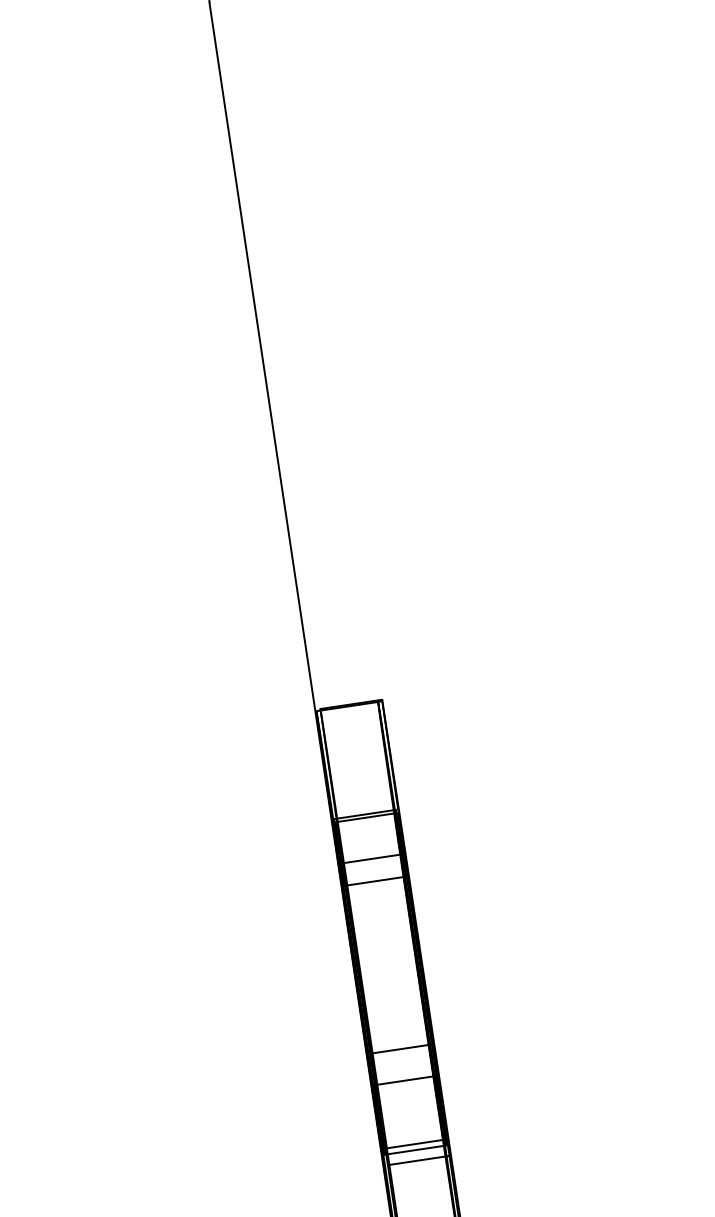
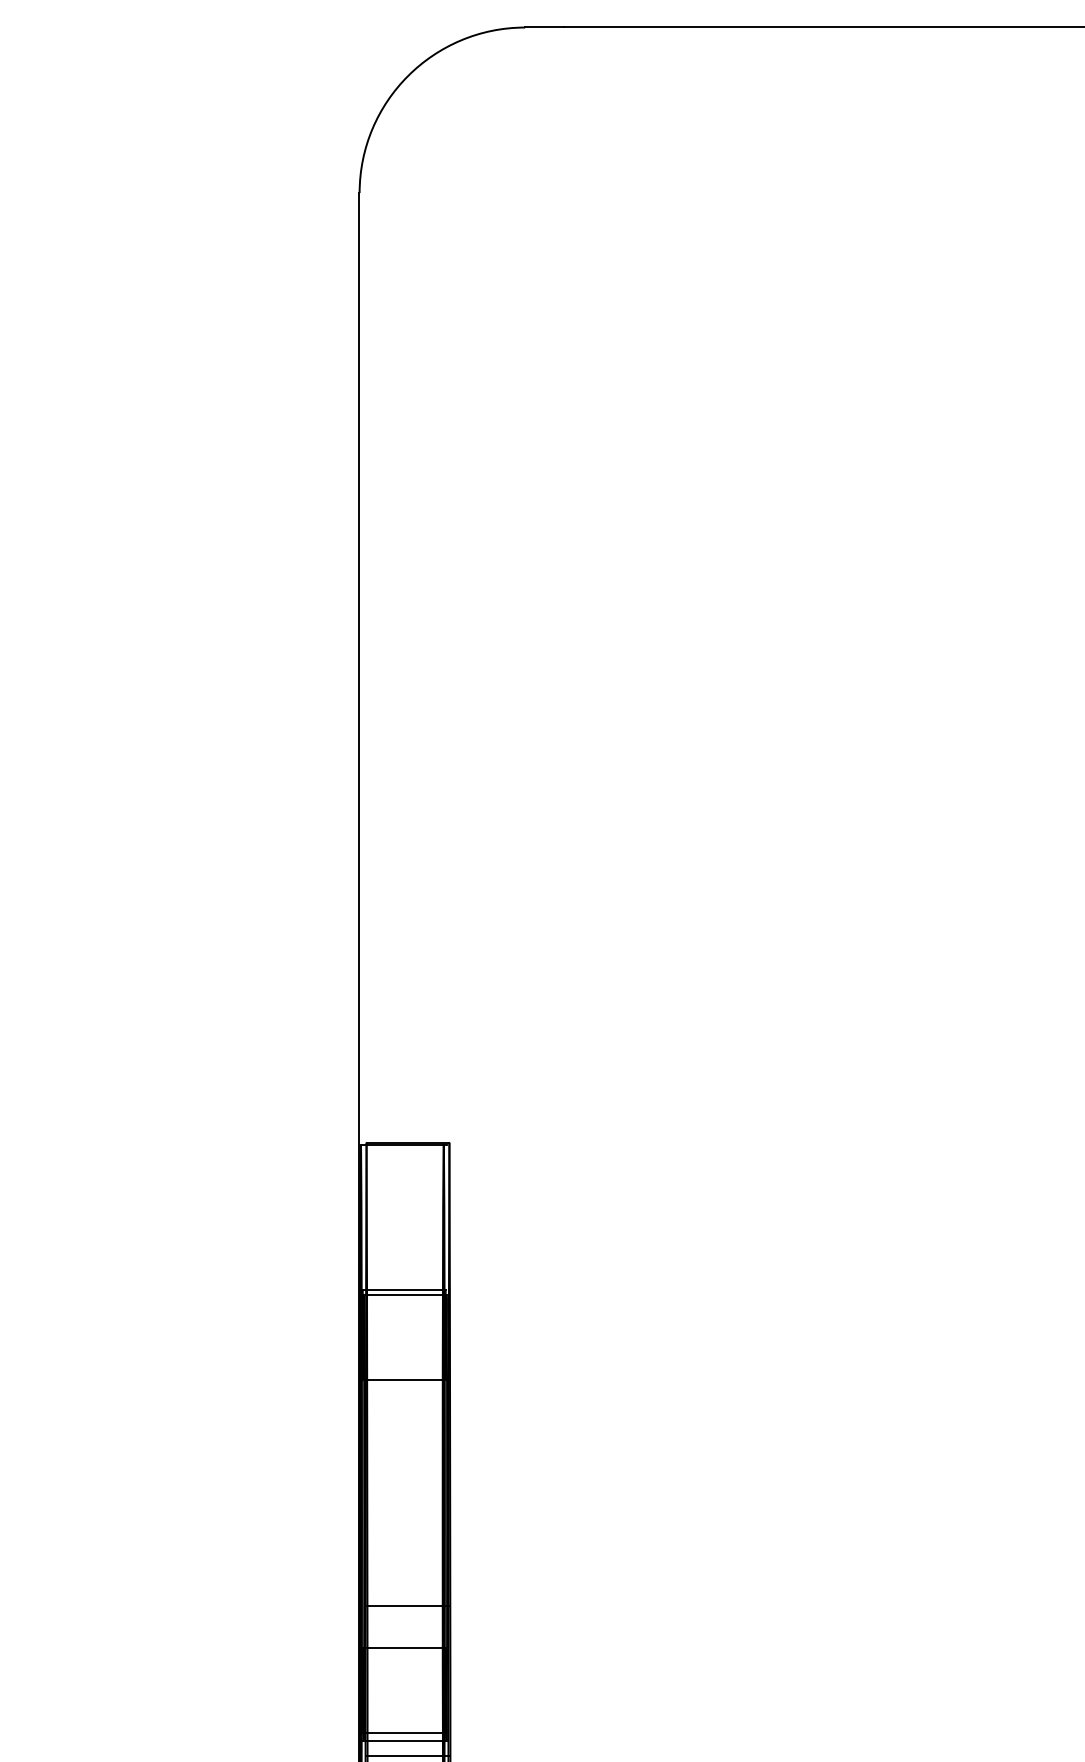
line: (373, 858) -> (407, 1349), removed

